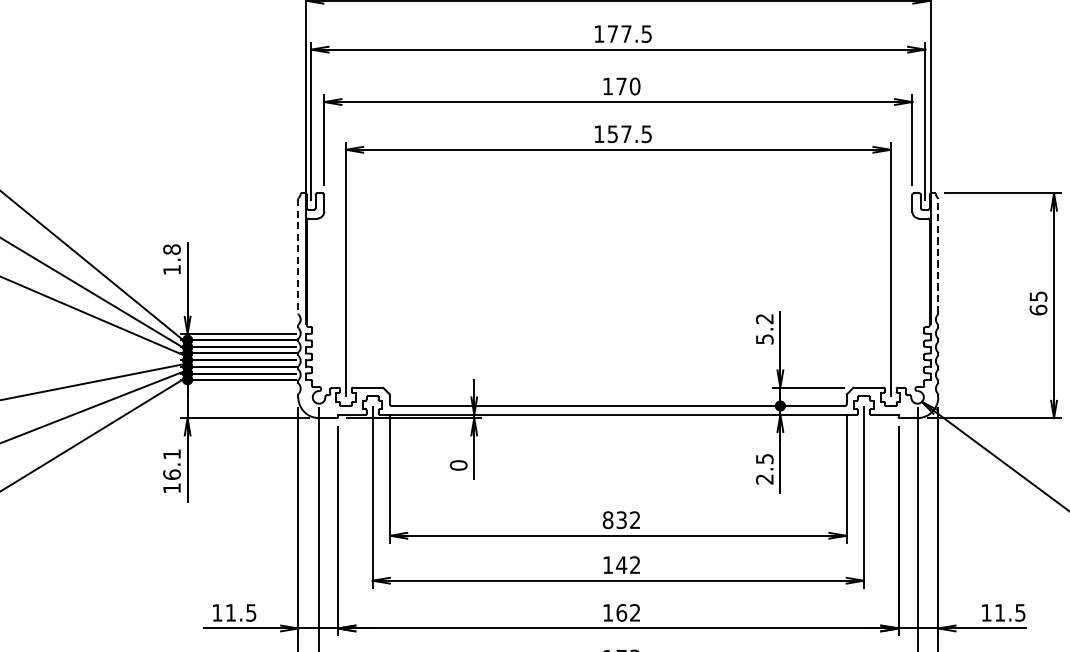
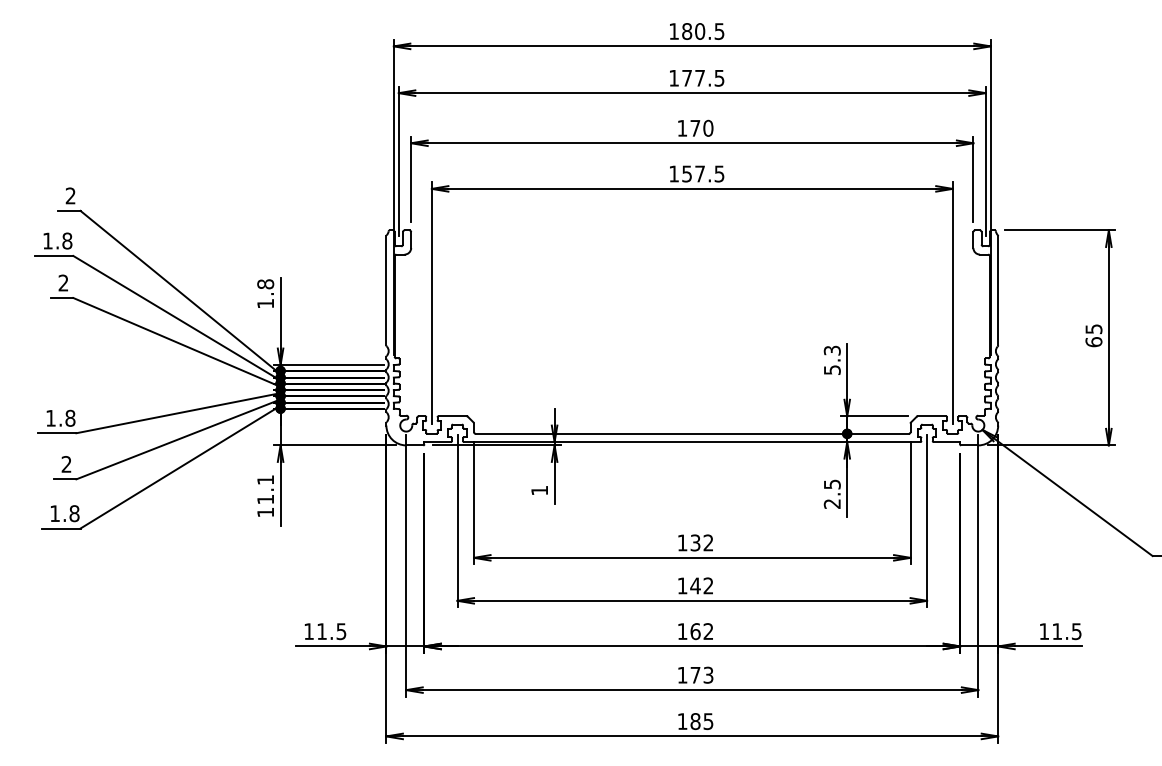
line: (298, 256) -> (386, 290), dashed -> solid
line: (938, 256) -> (998, 290), dashed -> solid
text: (764, 318) -> (832, 350), 5.2 -> 5.3
text: (458, 465) -> (539, 490), 0 -> 1
text: (171, 474) -> (265, 499), 16.1 -> 11.1
text: (608, 519) -> (682, 542), 832 -> 132

